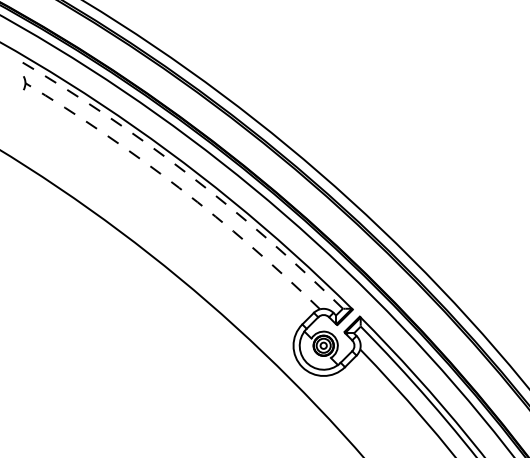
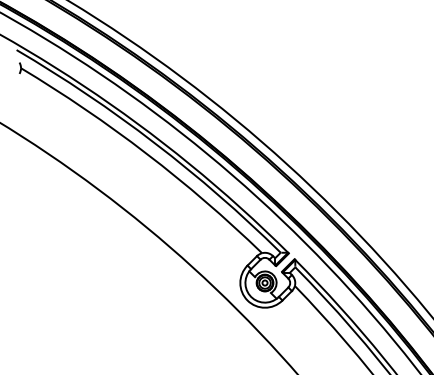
arc: (189, 174) -> (155, 142), dashed -> solid
arc: (179, 187) -> (147, 153), dashed -> solid

